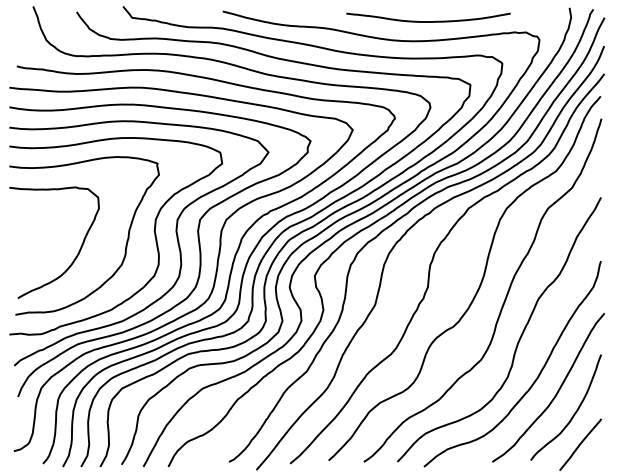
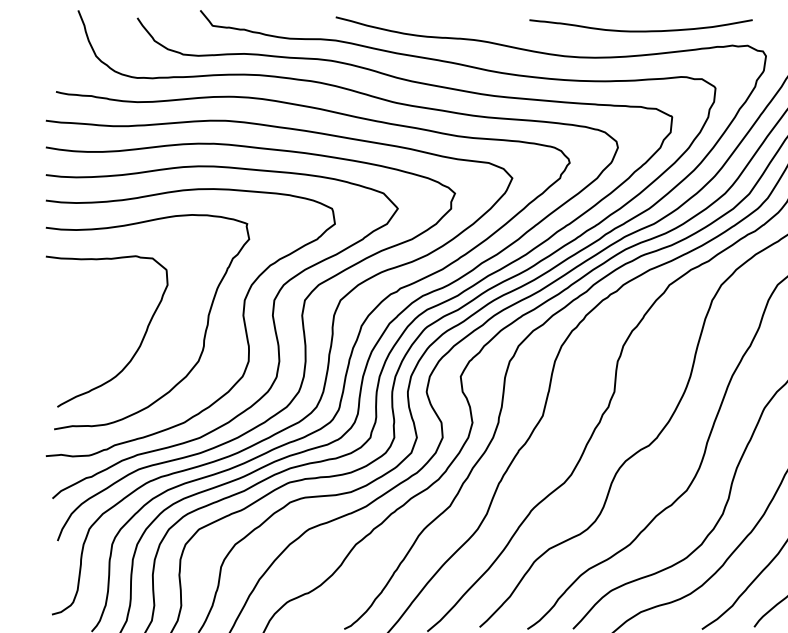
curve: (428, 21) -> (641, 30), moved

